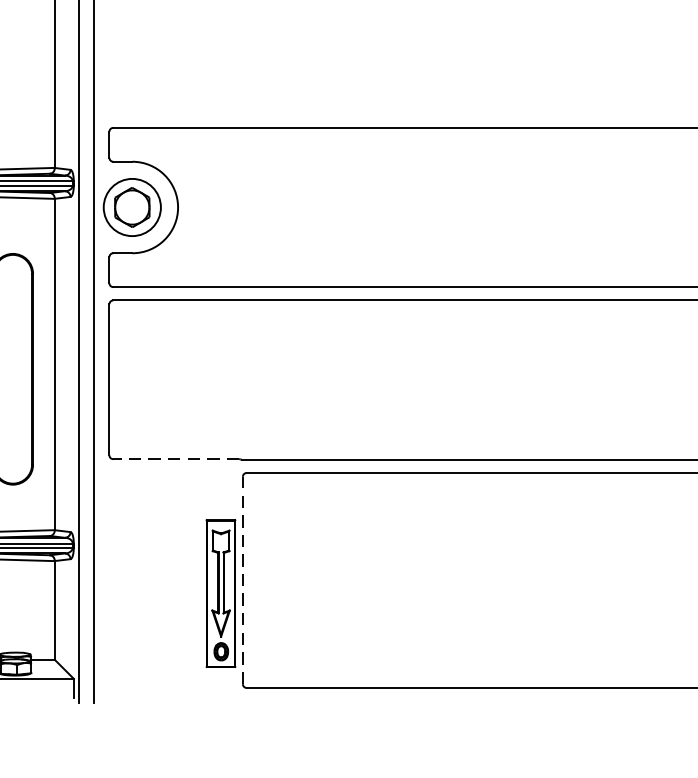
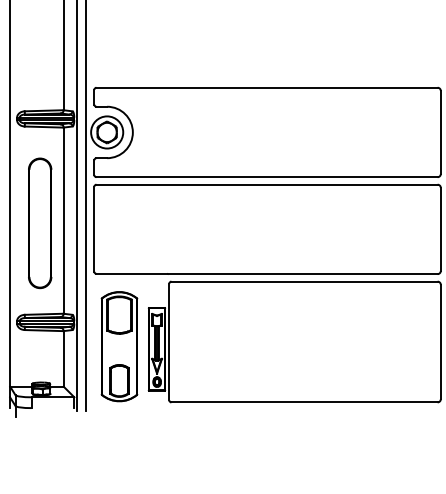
line: (175, 458) -> (131, 273), dashed -> solid
line: (243, 579) -> (169, 341), dashed -> solid
part: (154, 588) -> (119, 346), added

